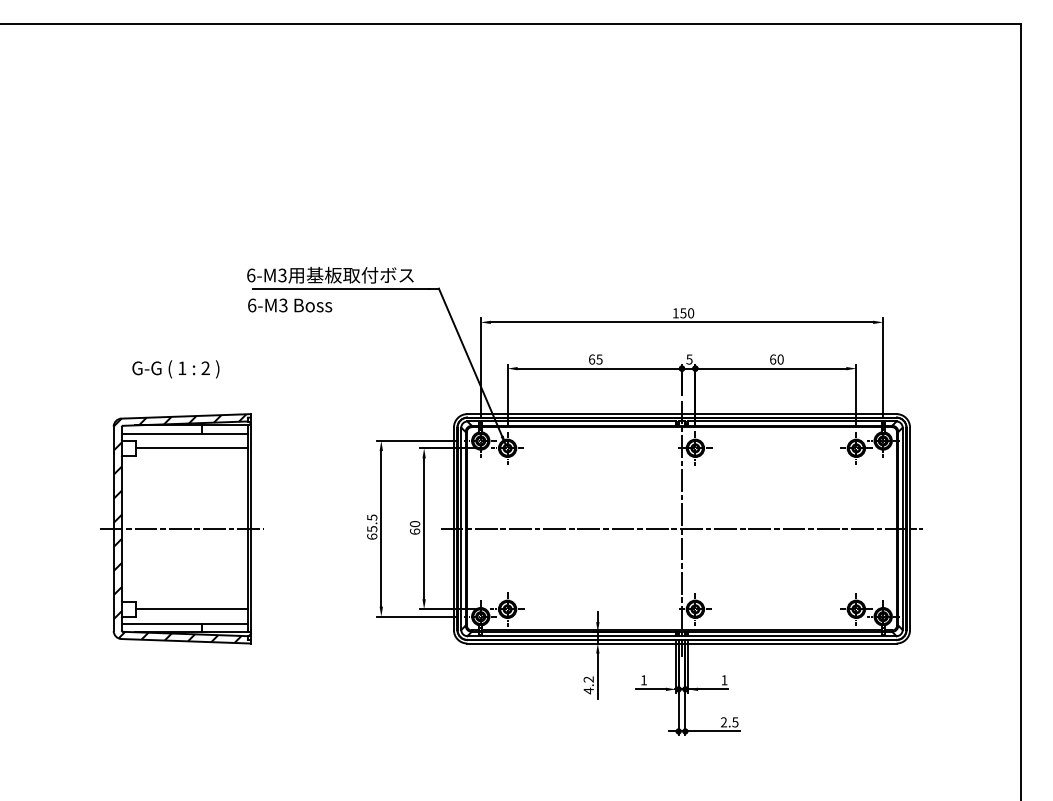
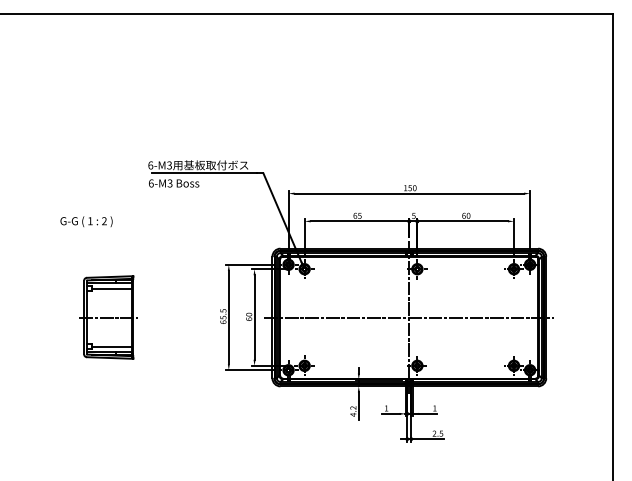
text: (175, 368) -> (86, 221), moved
part: (179, 528) -> (107, 317), size x0.6

